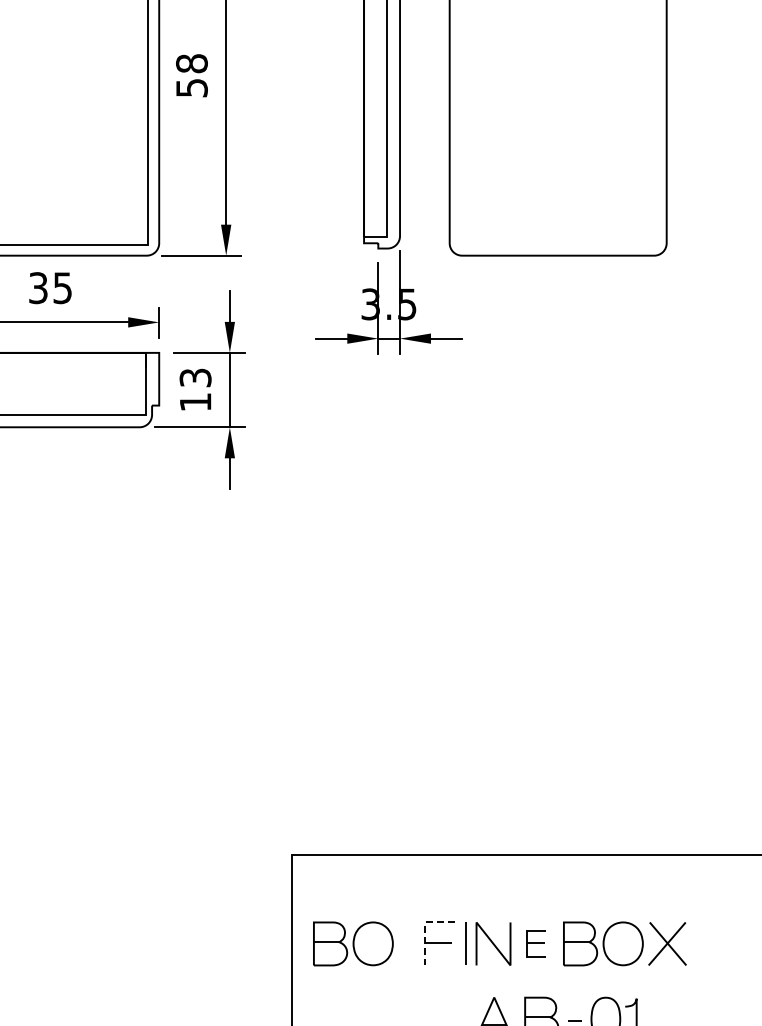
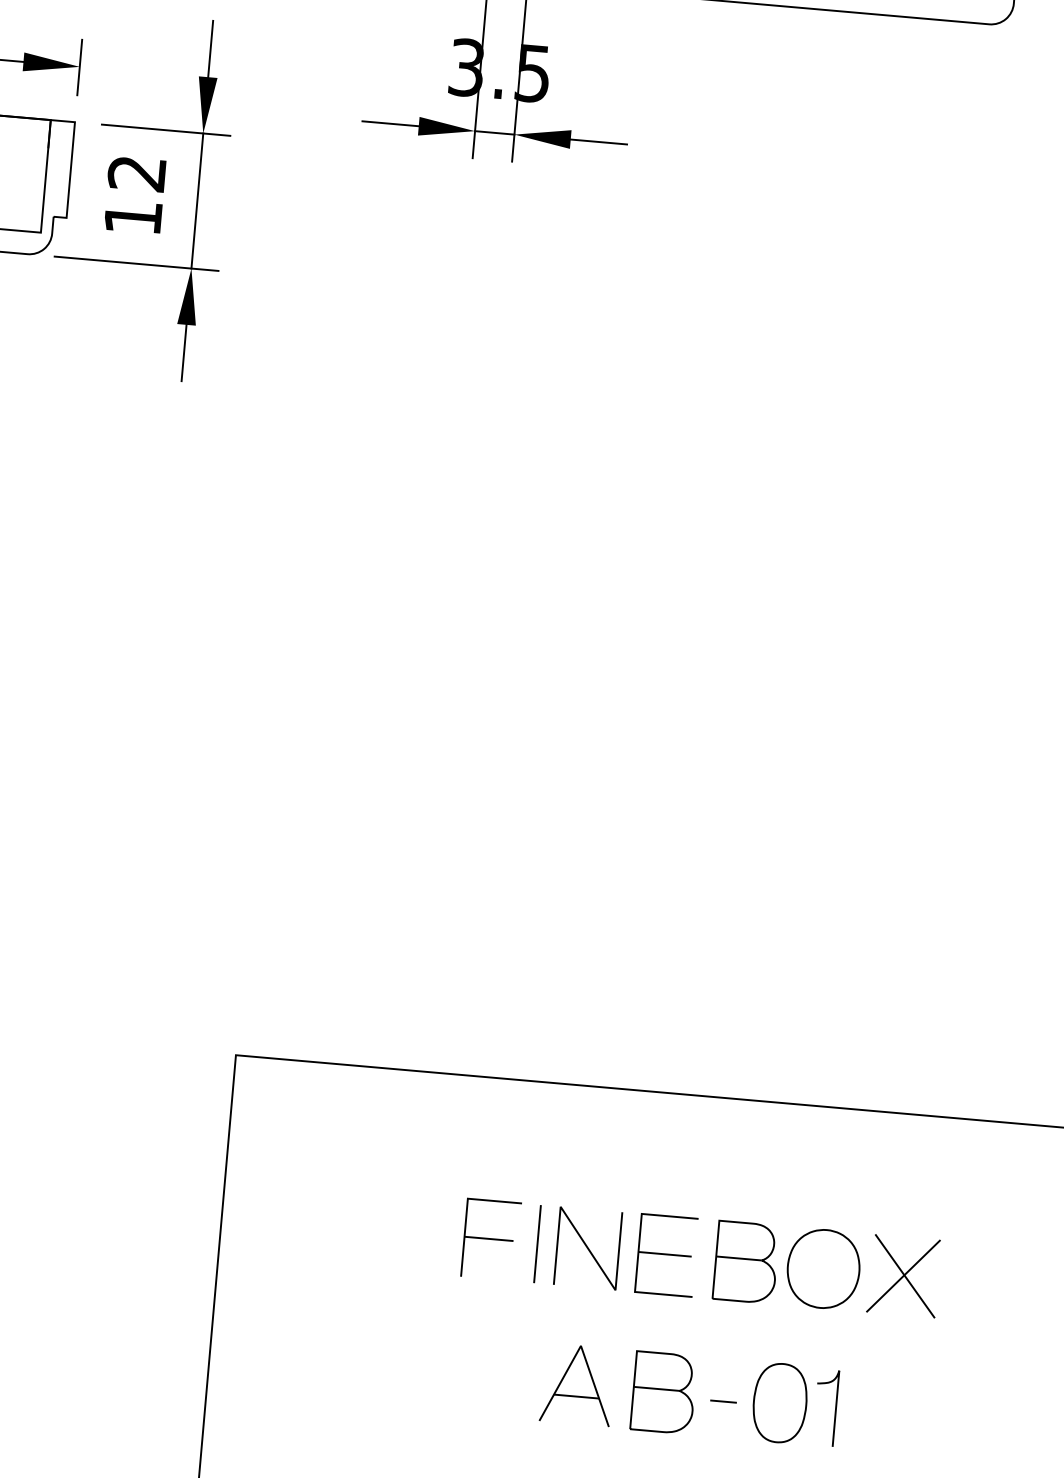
text: (195, 377) -> (136, 172), 13 -> 12
line: (425, 928) -> (467, 1209), dashed -> solid
part: (353, 943) -> (333, 1225), removed
part: (536, 943) -> (666, 1254), size x1.67

